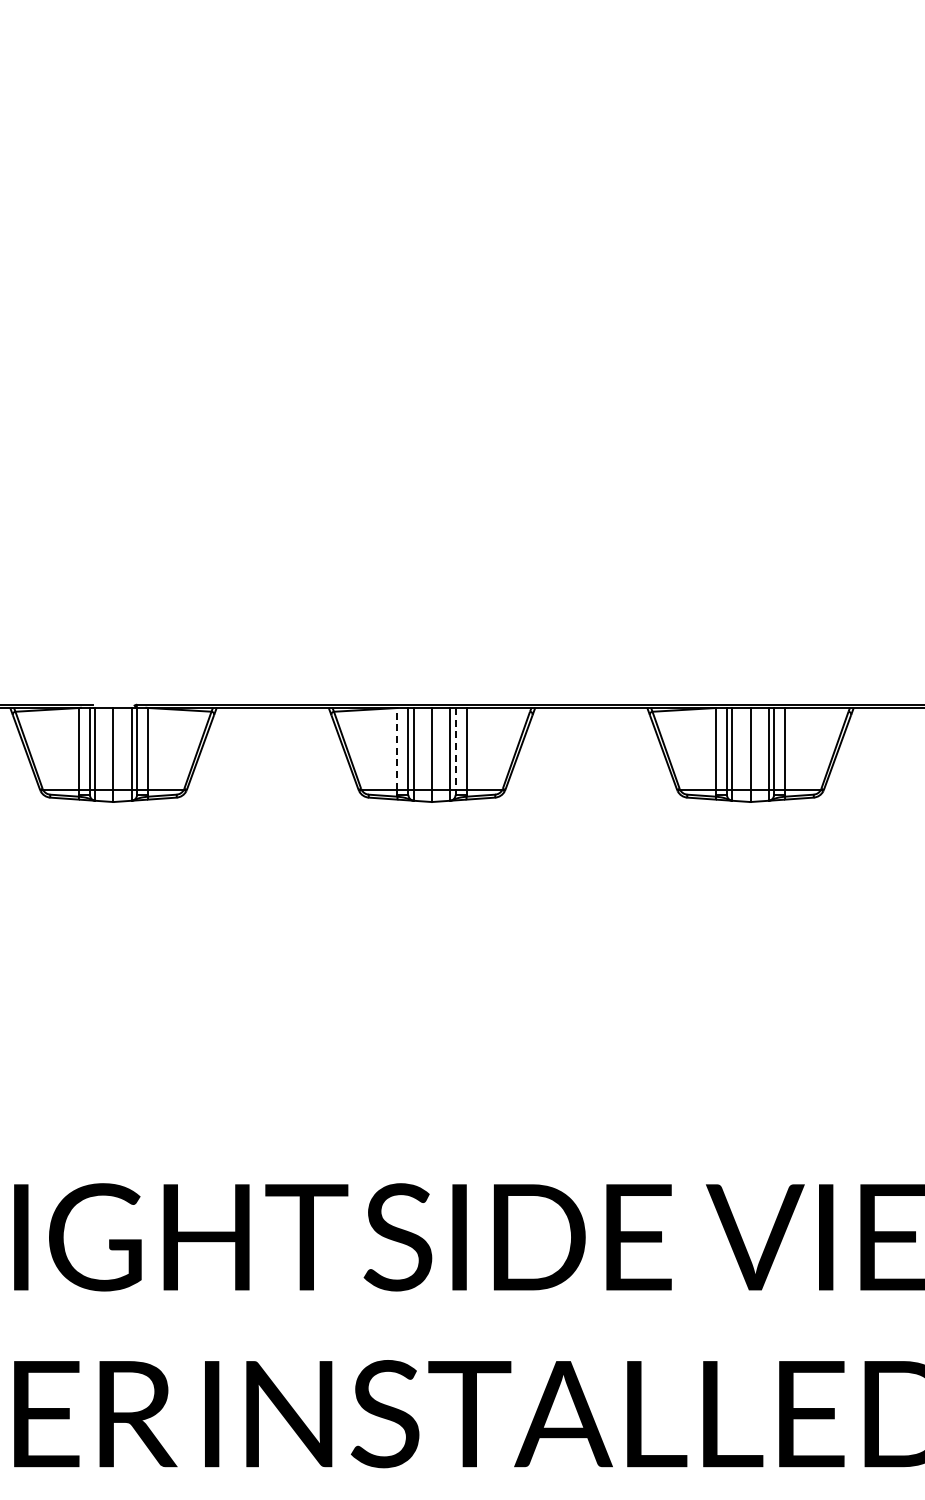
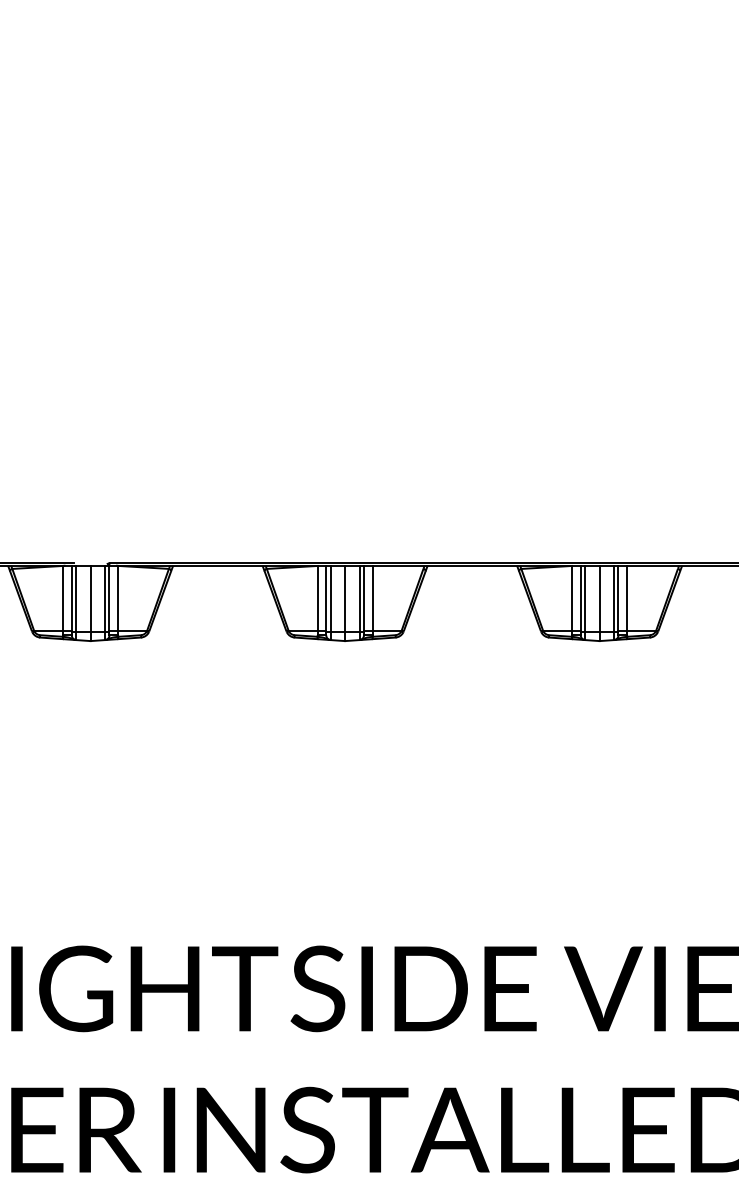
line: (397, 748) -> (317, 598), dashed -> solid
line: (455, 749) -> (363, 599), dashed -> solid

